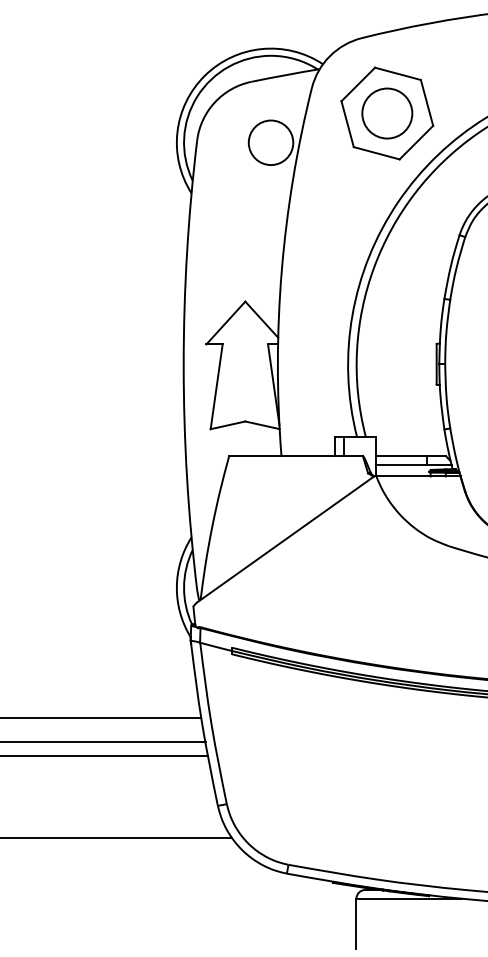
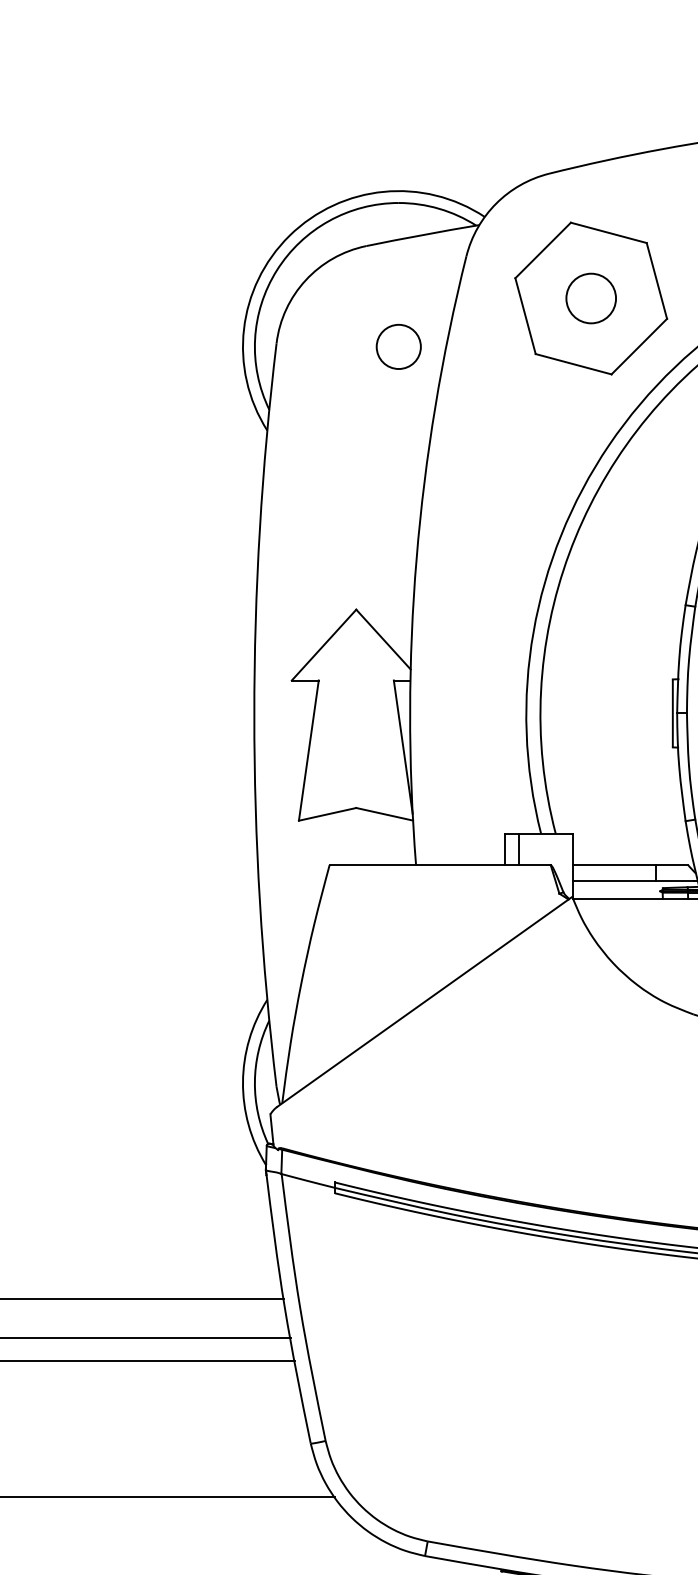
circle: (387, 113) -> (591, 298), size x0.6
circle: (270, 142) -> (397, 346), size x0.6

